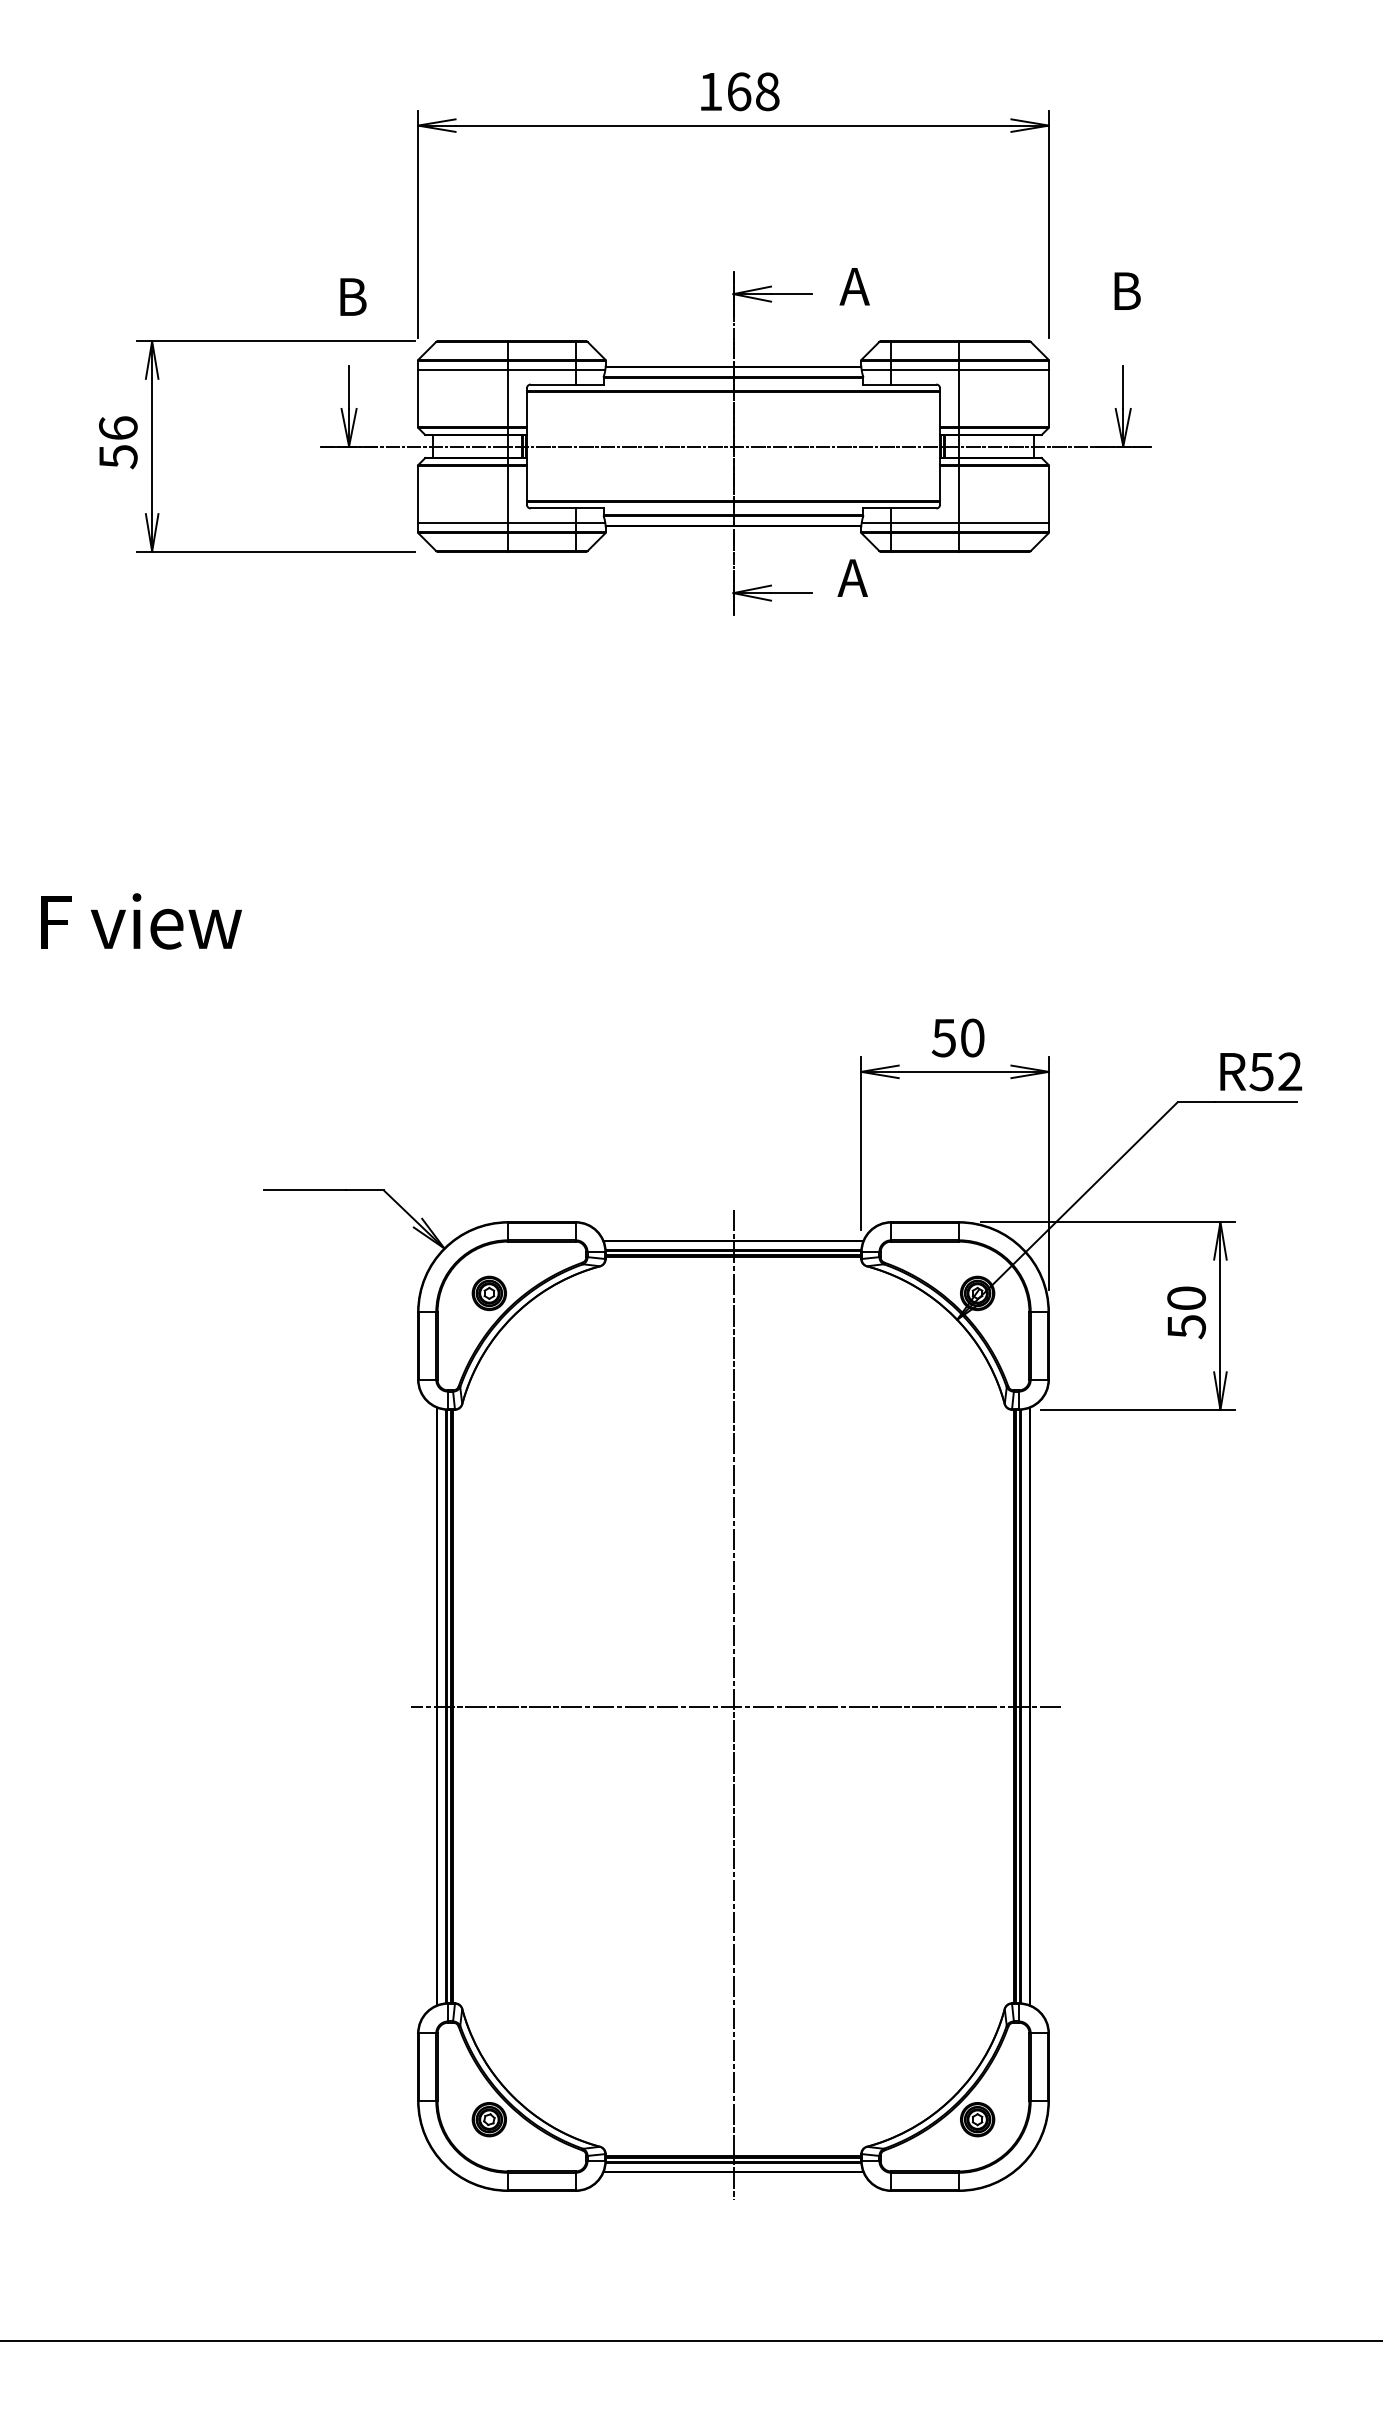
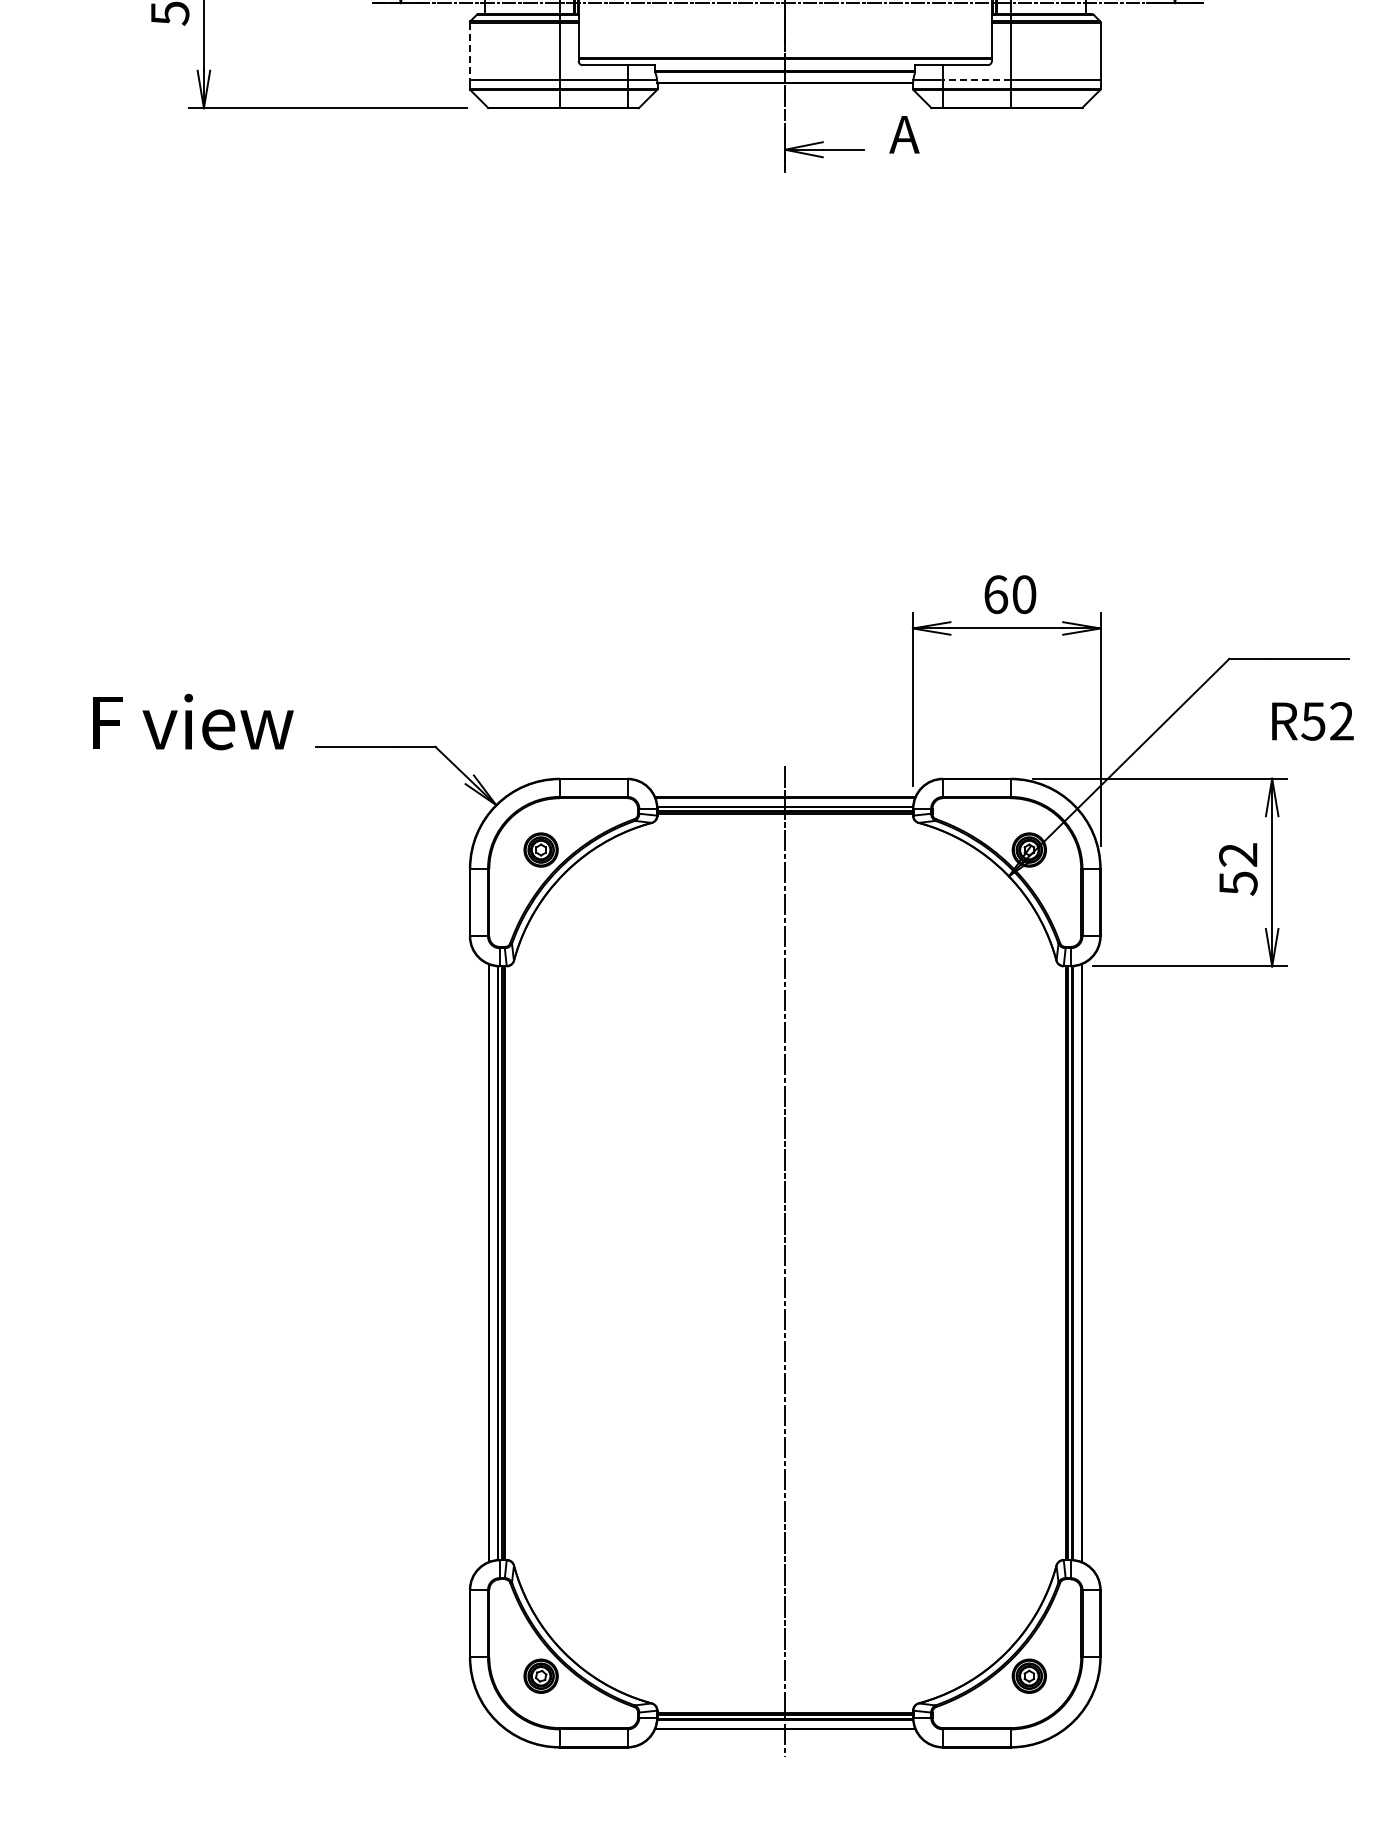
line: (418, 494) -> (470, 51), solid -> dashed
line: (925, 523) -> (977, 80), solid -> dashed
text: (141, 921) -> (193, 722), moved
text: (943, 1037) -> (995, 594), 50 -> 60
text: (1260, 1071) -> (1312, 721), moved
text: (1186, 1298) -> (1238, 855), 50 -> 52
line: (736, 1706) -> (788, 1263), removed

